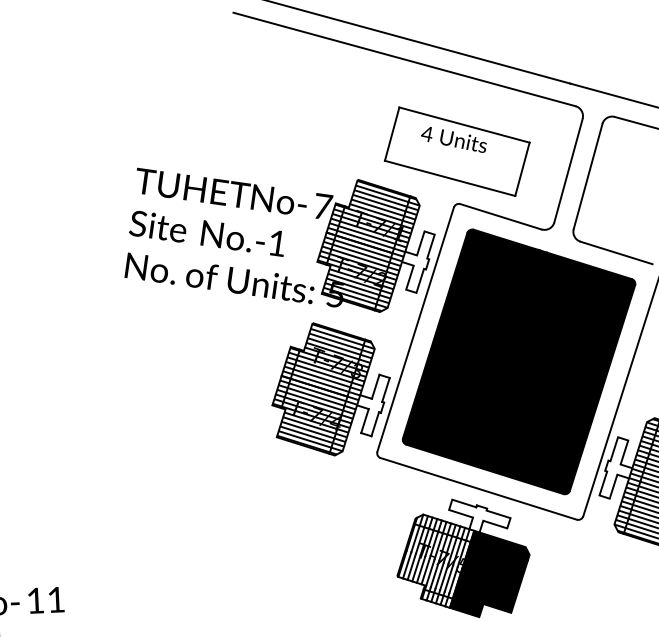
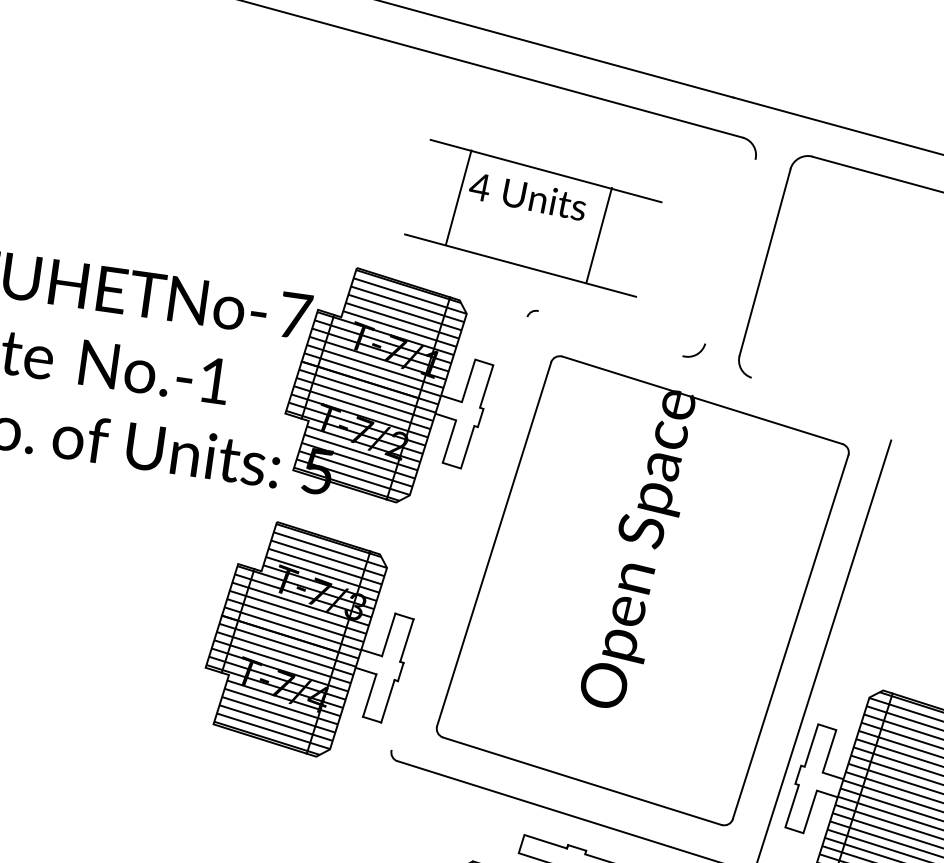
line: (391, 133) -> (457, 196), moved
line: (522, 169) -> (599, 235), moved
line: (568, 170) -> (730, 251), removed
line: (500, 216) -> (609, 333), removed
line: (616, 252) -> (815, 396), removed
line: (415, 329) -> (459, 533), removed
fill: (518, 361) -> (641, 590), removed

